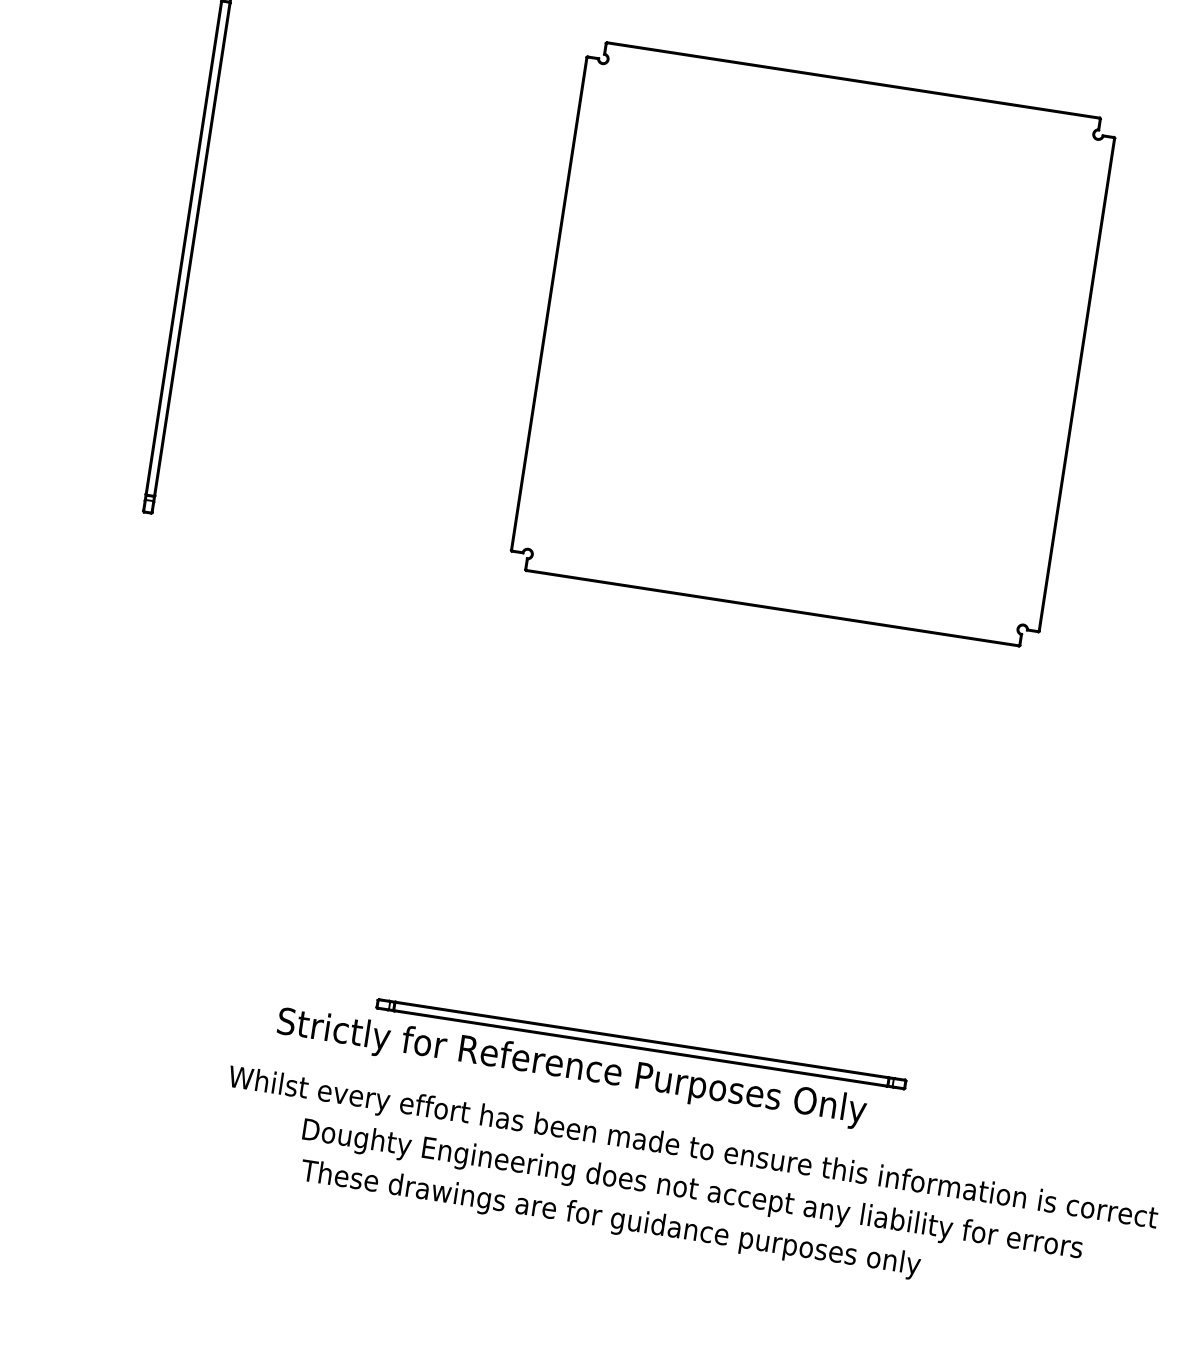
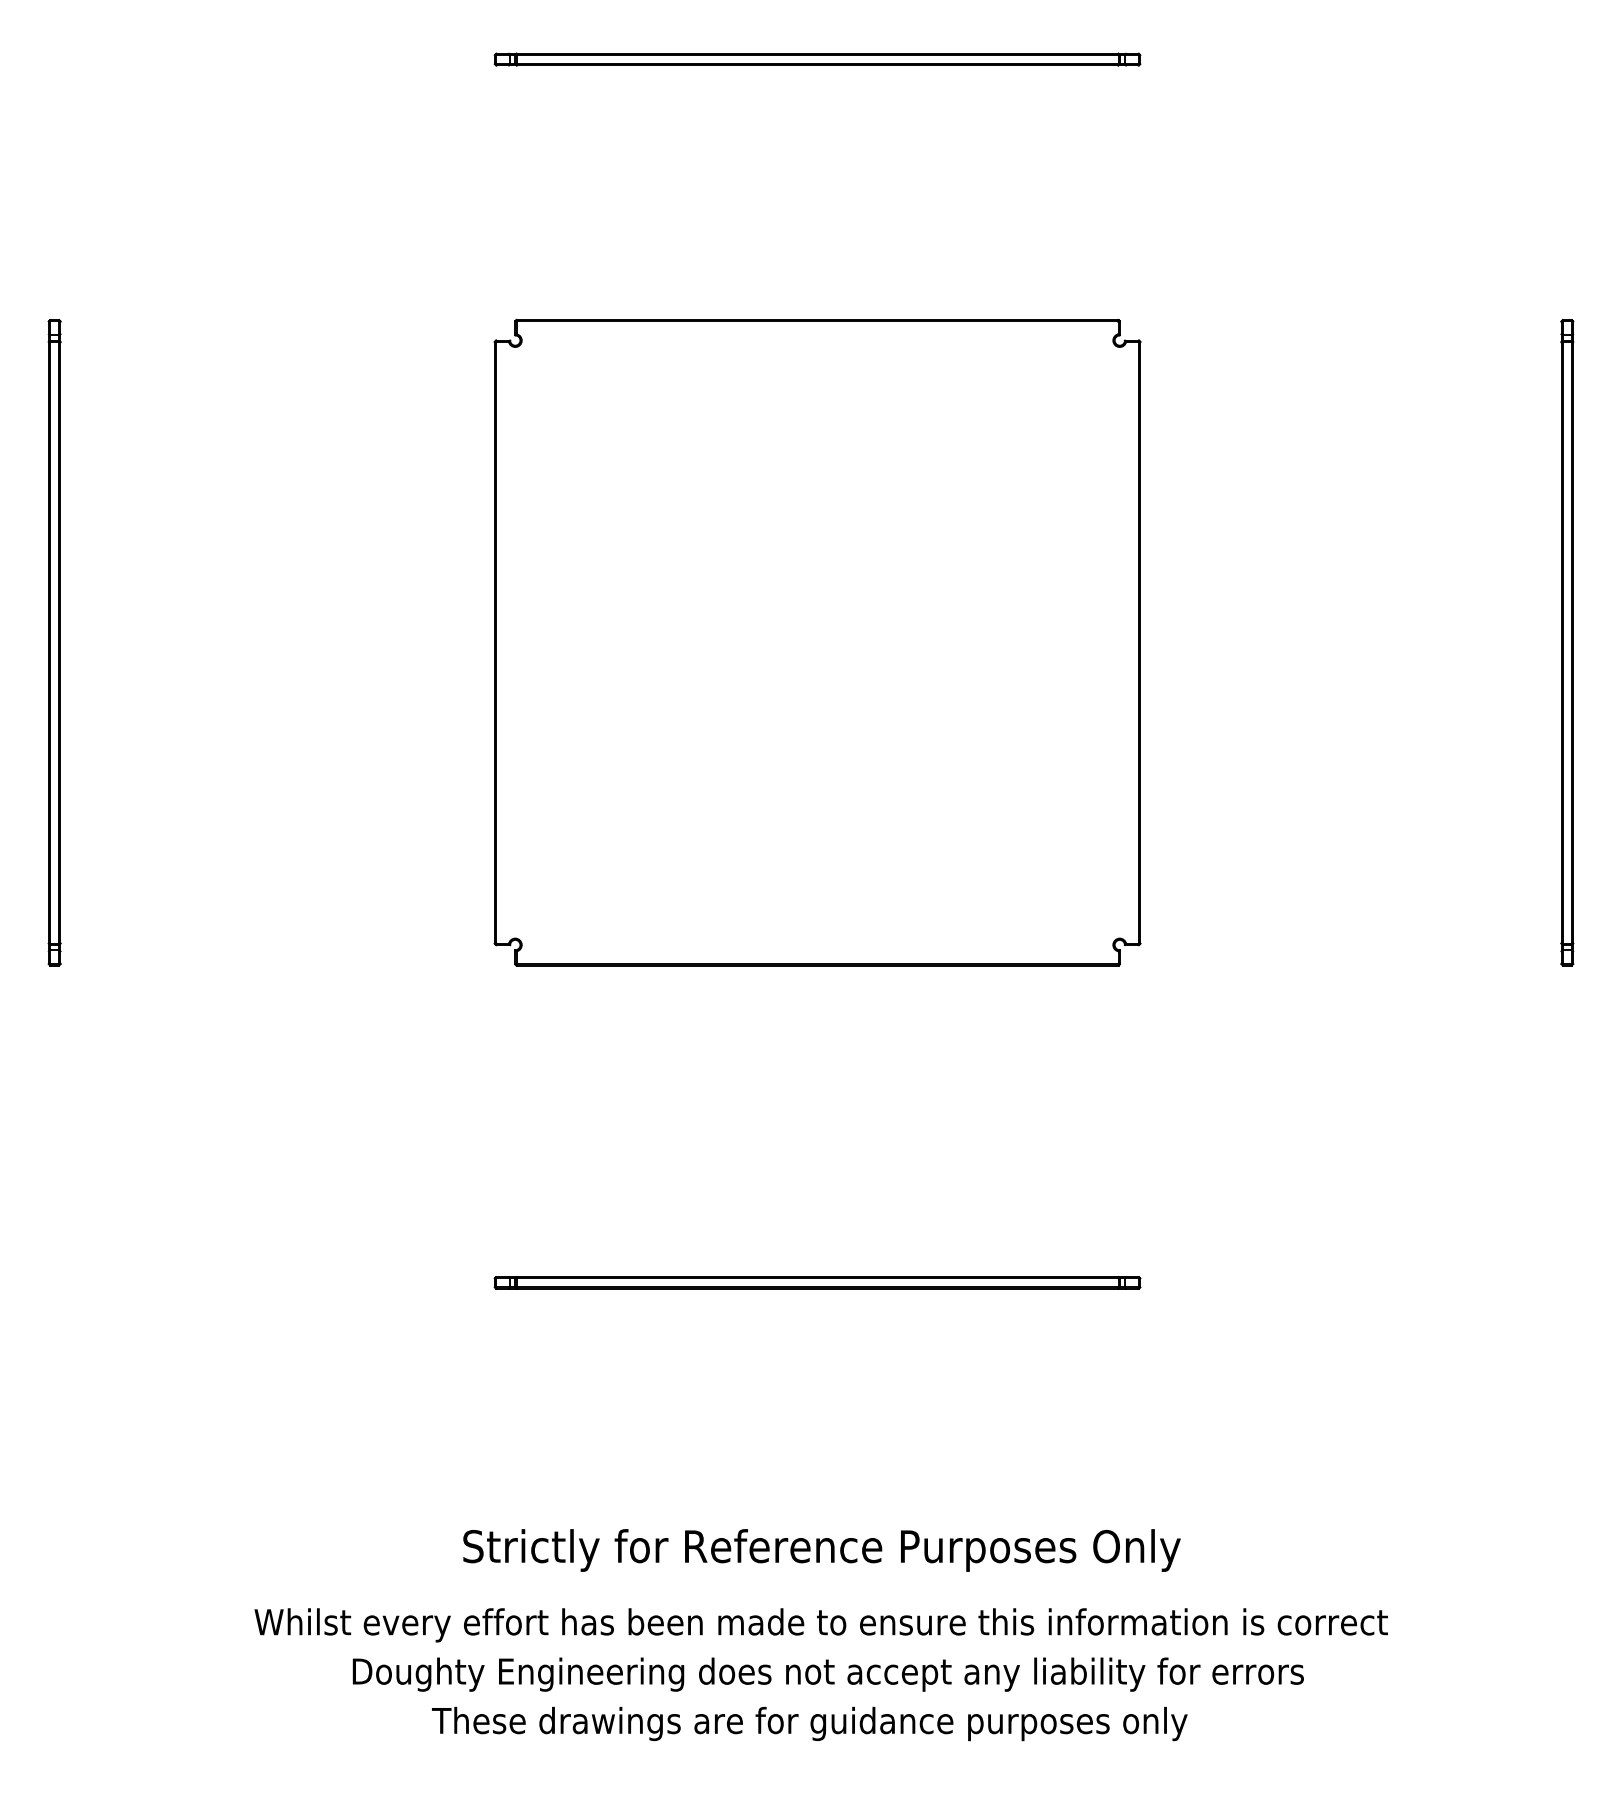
part: (641, 1043) -> (817, 1282), moved
text: (571, 1068) -> (821, 1550), moved
text: (610, 1219) -> (809, 1723), moved

